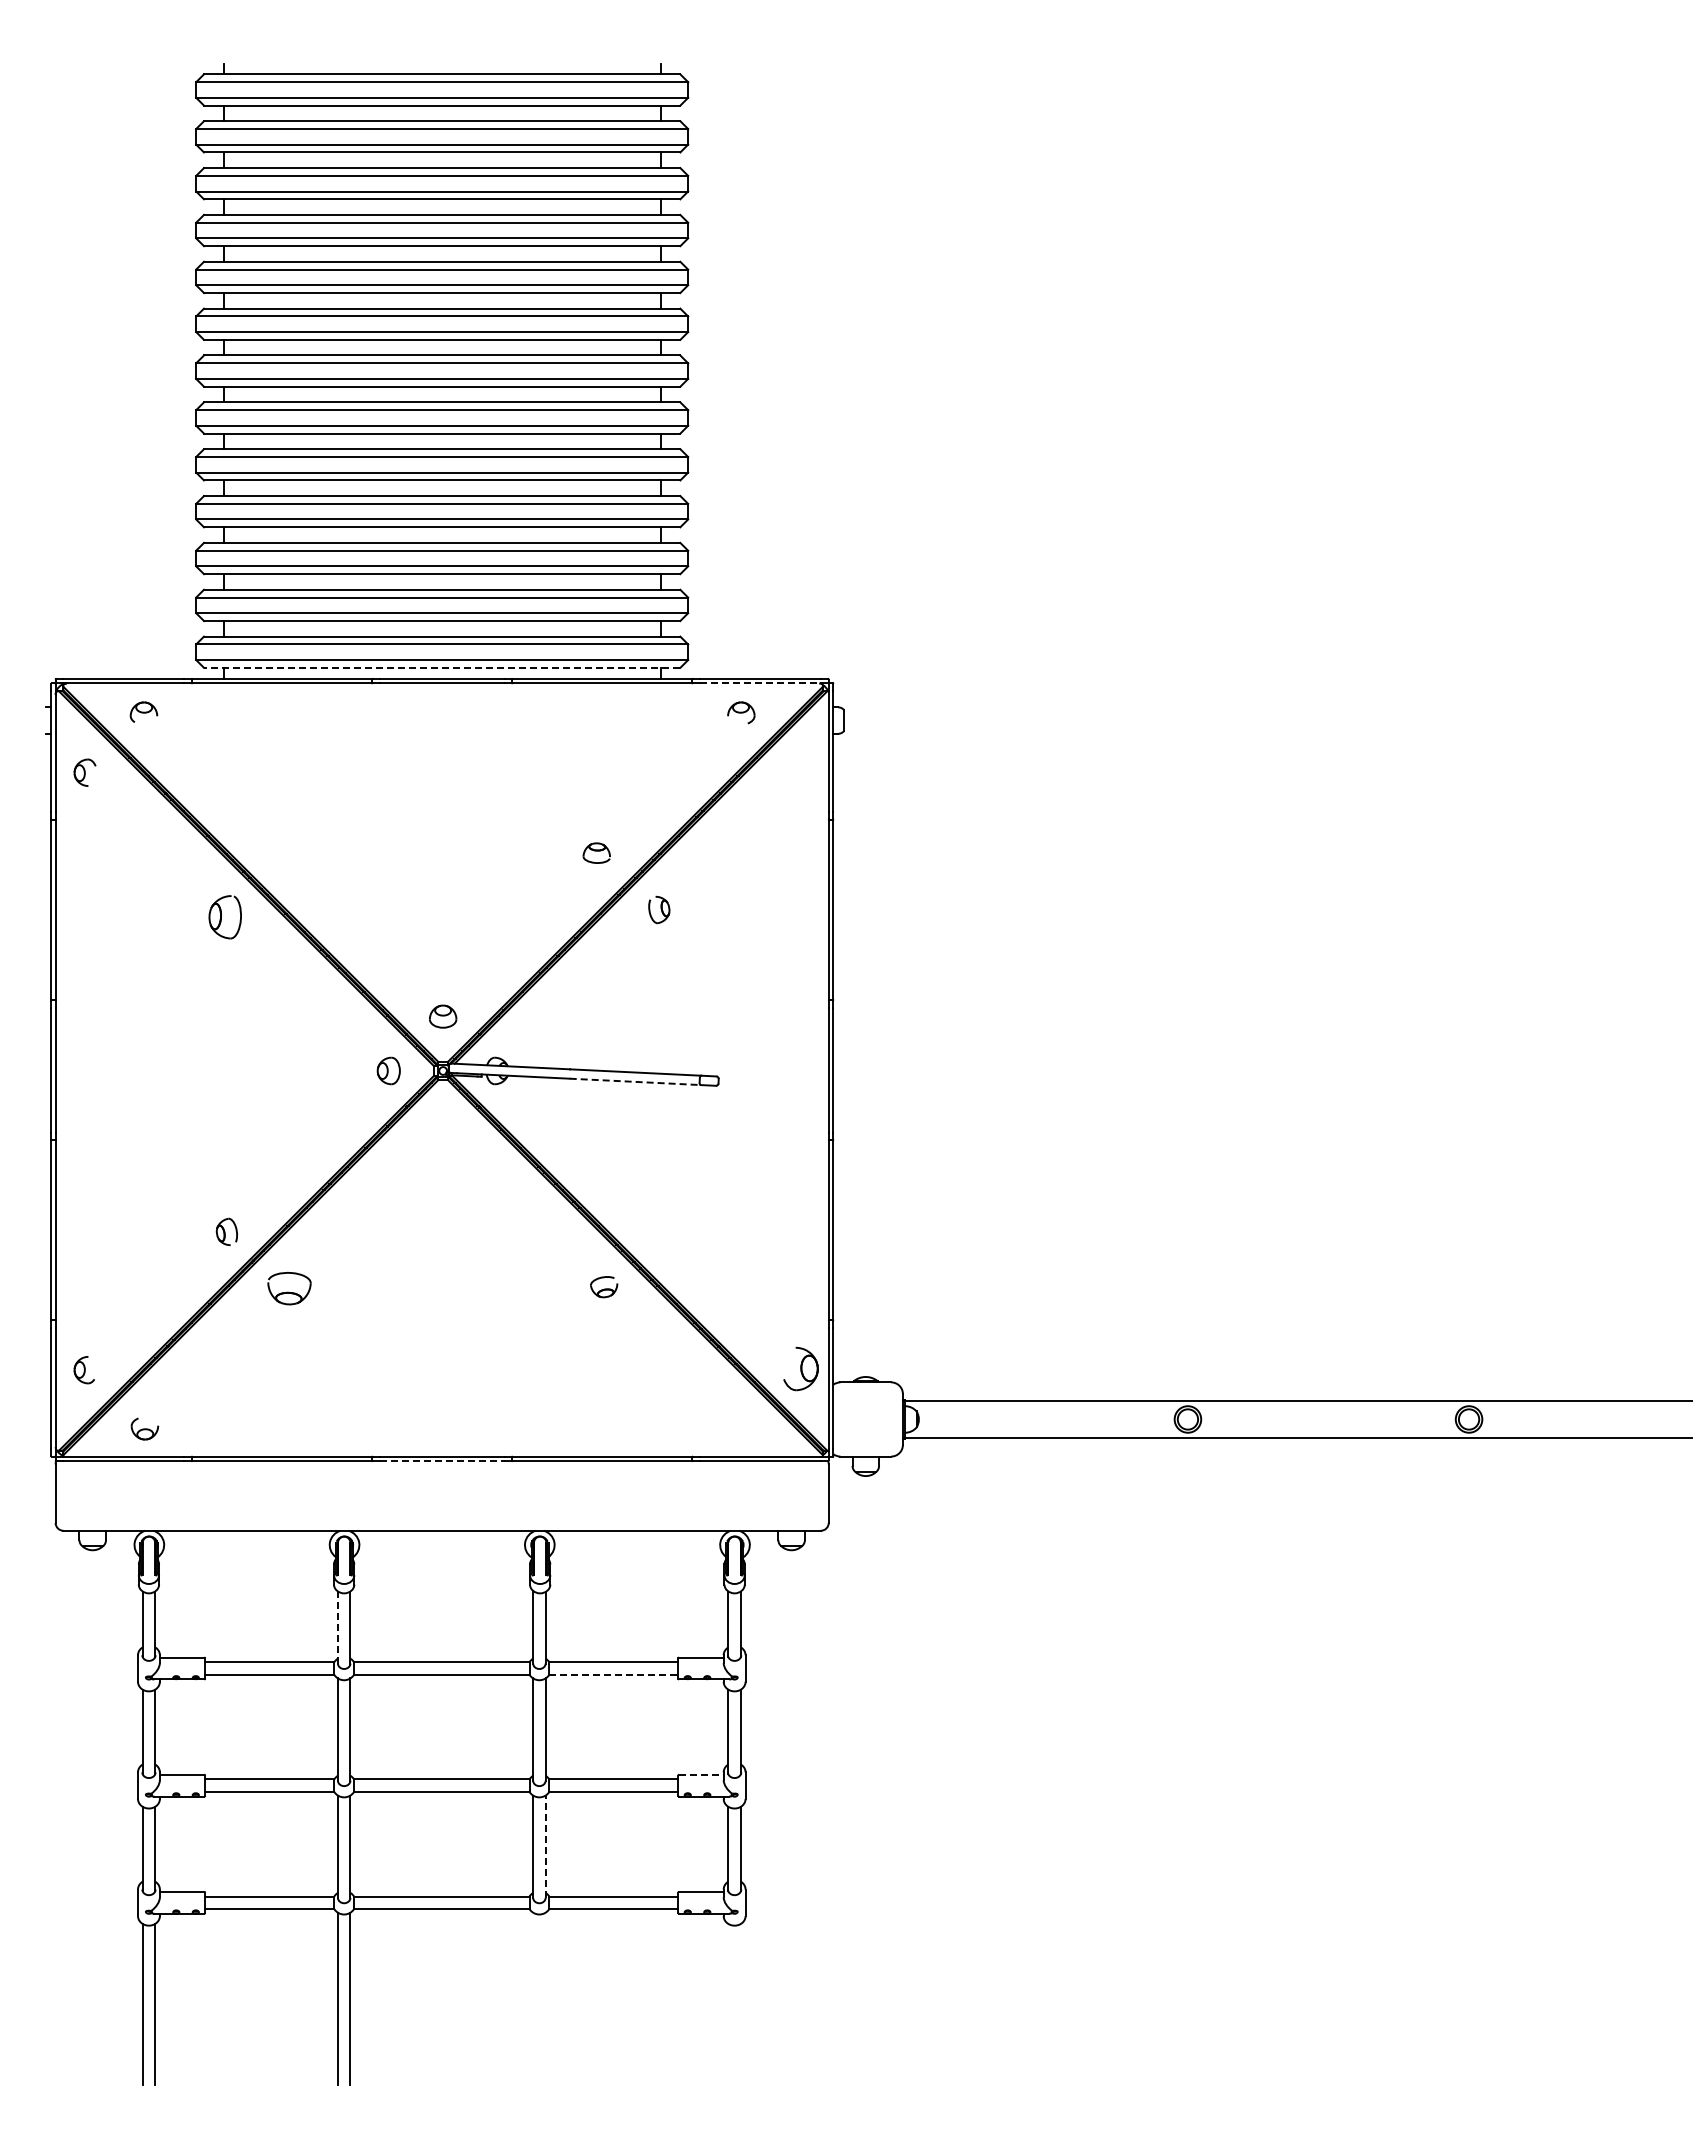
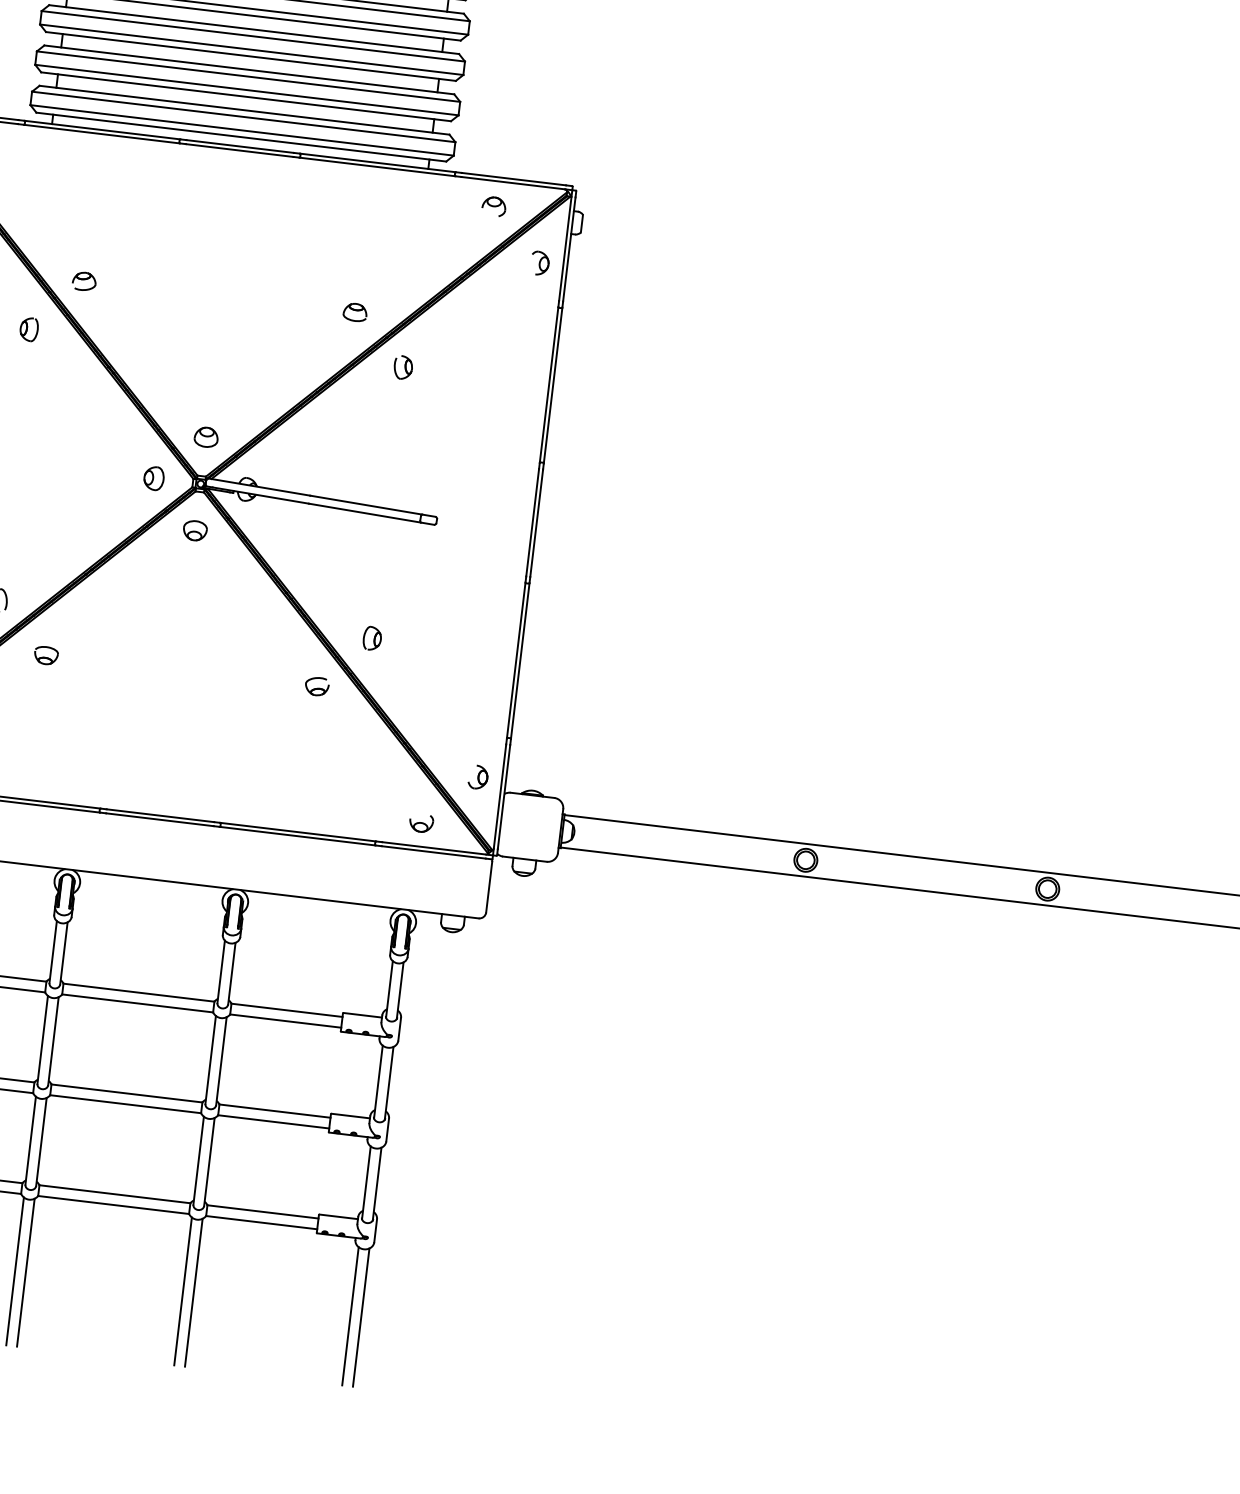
line: (441, 667) -> (240, 136), dashed -> solid
line: (760, 683) -> (513, 183), dashed -> solid
part: (801, 771) -> (539, 263), added
part: (282, 854) -> (84, 281), added
part: (225, 917) -> (29, 329), size x0.62
line: (635, 1081) -> (365, 512), dashed -> solid
part: (443, 1125) -> (195, 531), added
part: (660, 1224) -> (372, 638), added
part: (289, 1288) -> (46, 655), size x0.62
part: (801, 1369) -> (478, 777), size x0.62
part: (742, 1429) -> (421, 823), added
line: (442, 1461) -> (160, 819), dashed -> solid
line: (337, 1627) -> (52, 952), dashed -> solid
line: (613, 1674) -> (285, 1020), dashed -> solid
line: (701, 1774) -> (350, 1115), dashed -> solid
line: (545, 1846) -> (209, 1161), dashed -> solid
line: (533, 1998) -> (183, 1291), added
line: (545, 1998) -> (193, 1292), added
line: (728, 2003) -> (350, 1315), added
line: (740, 2003) -> (360, 1316), added

